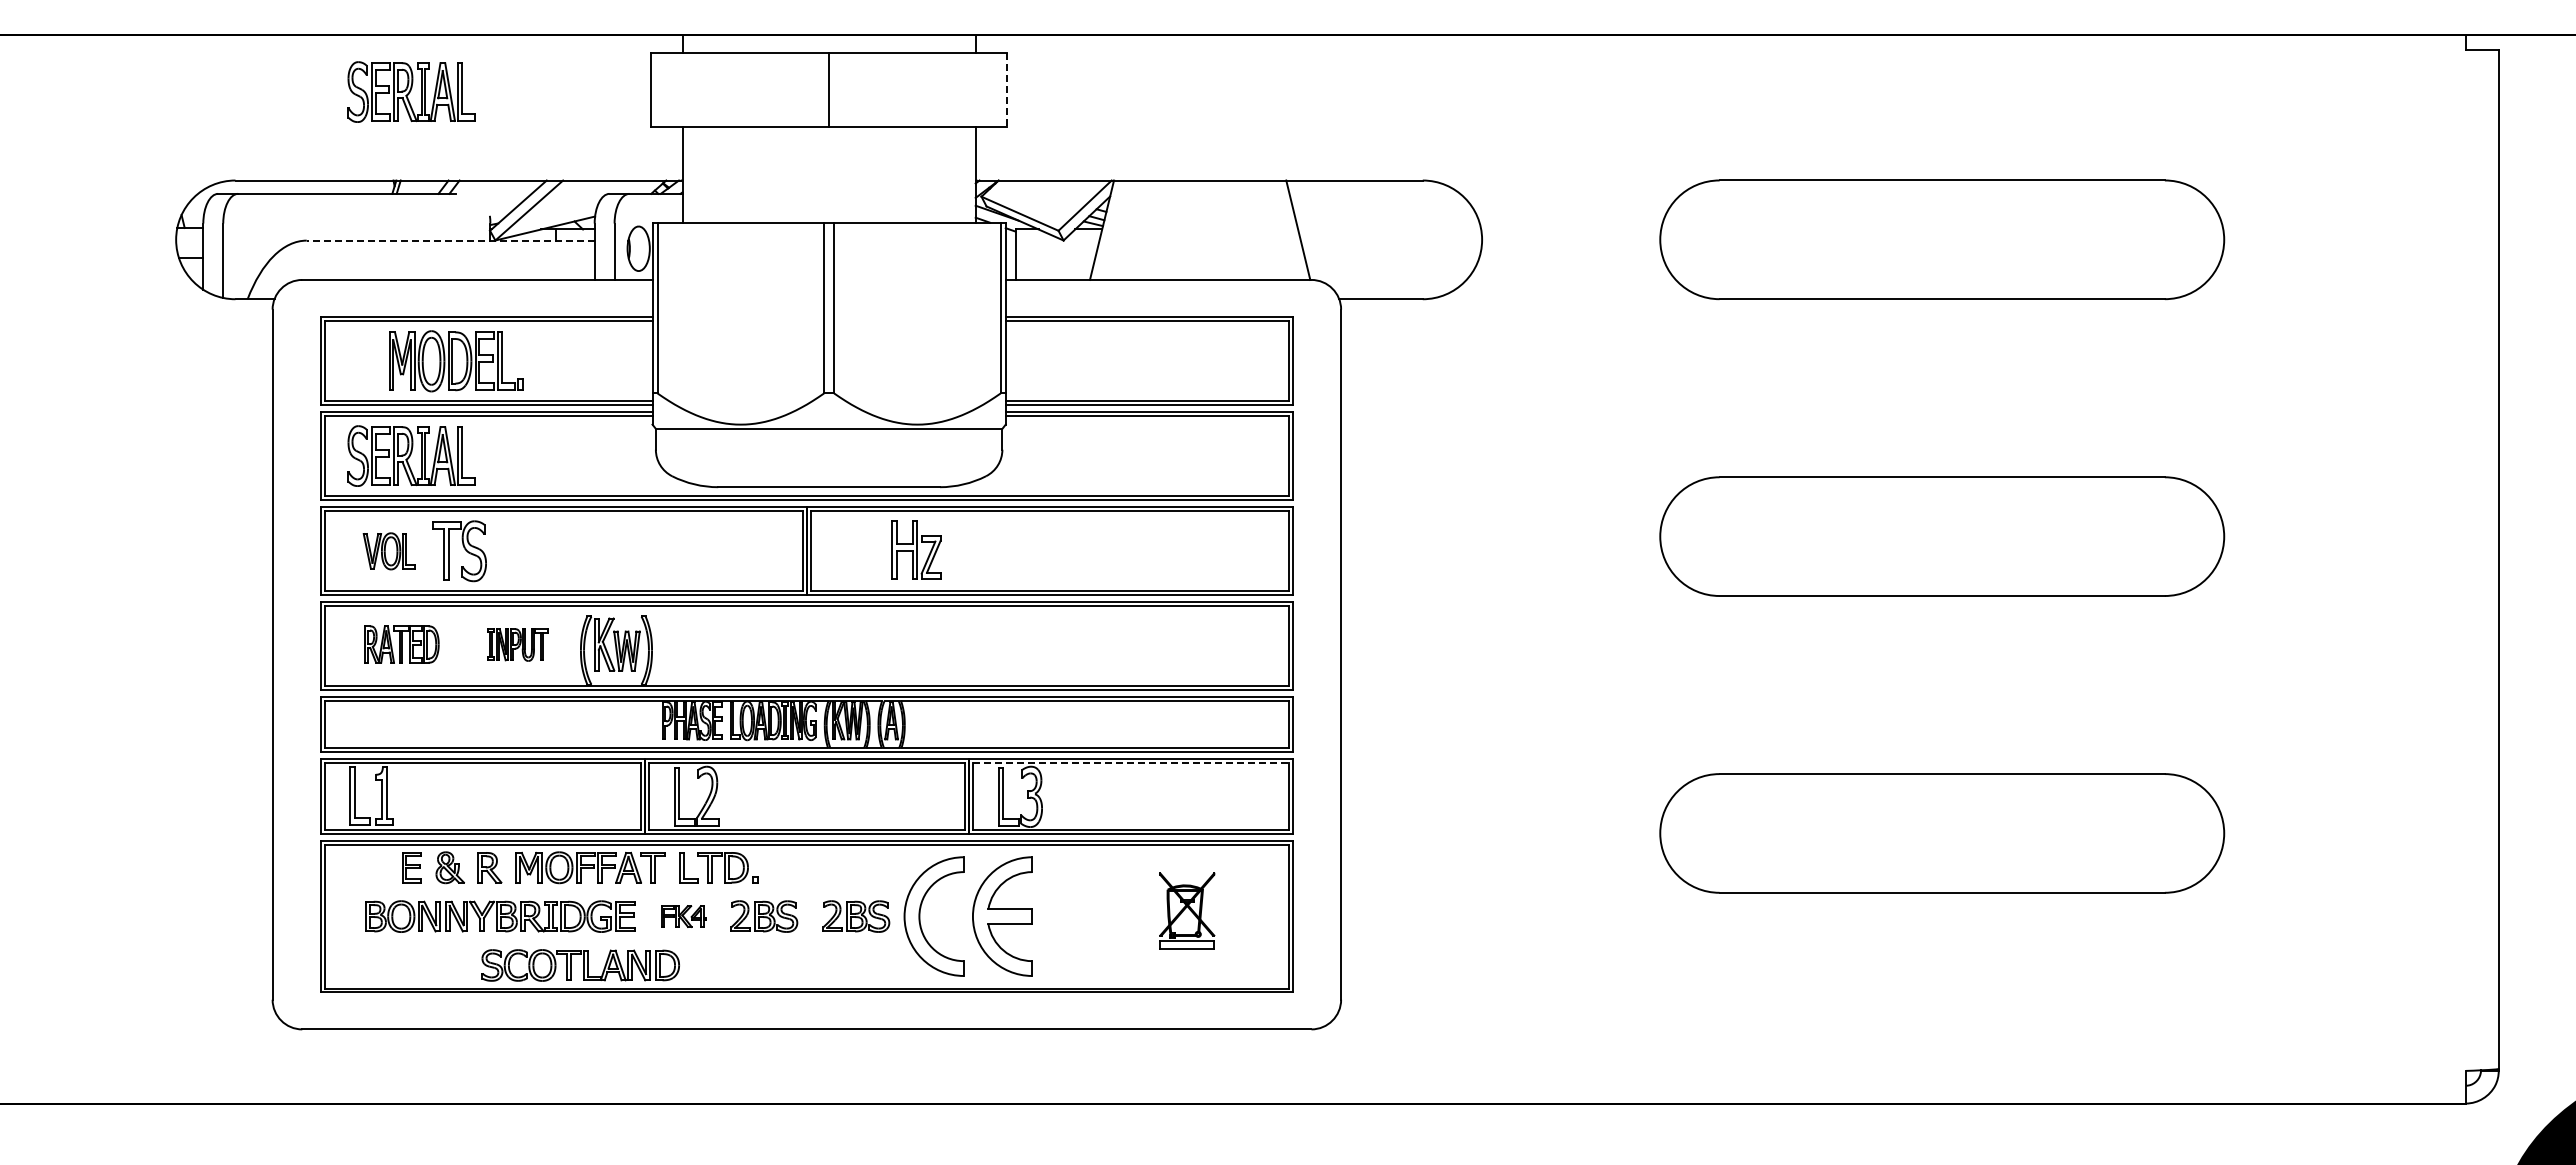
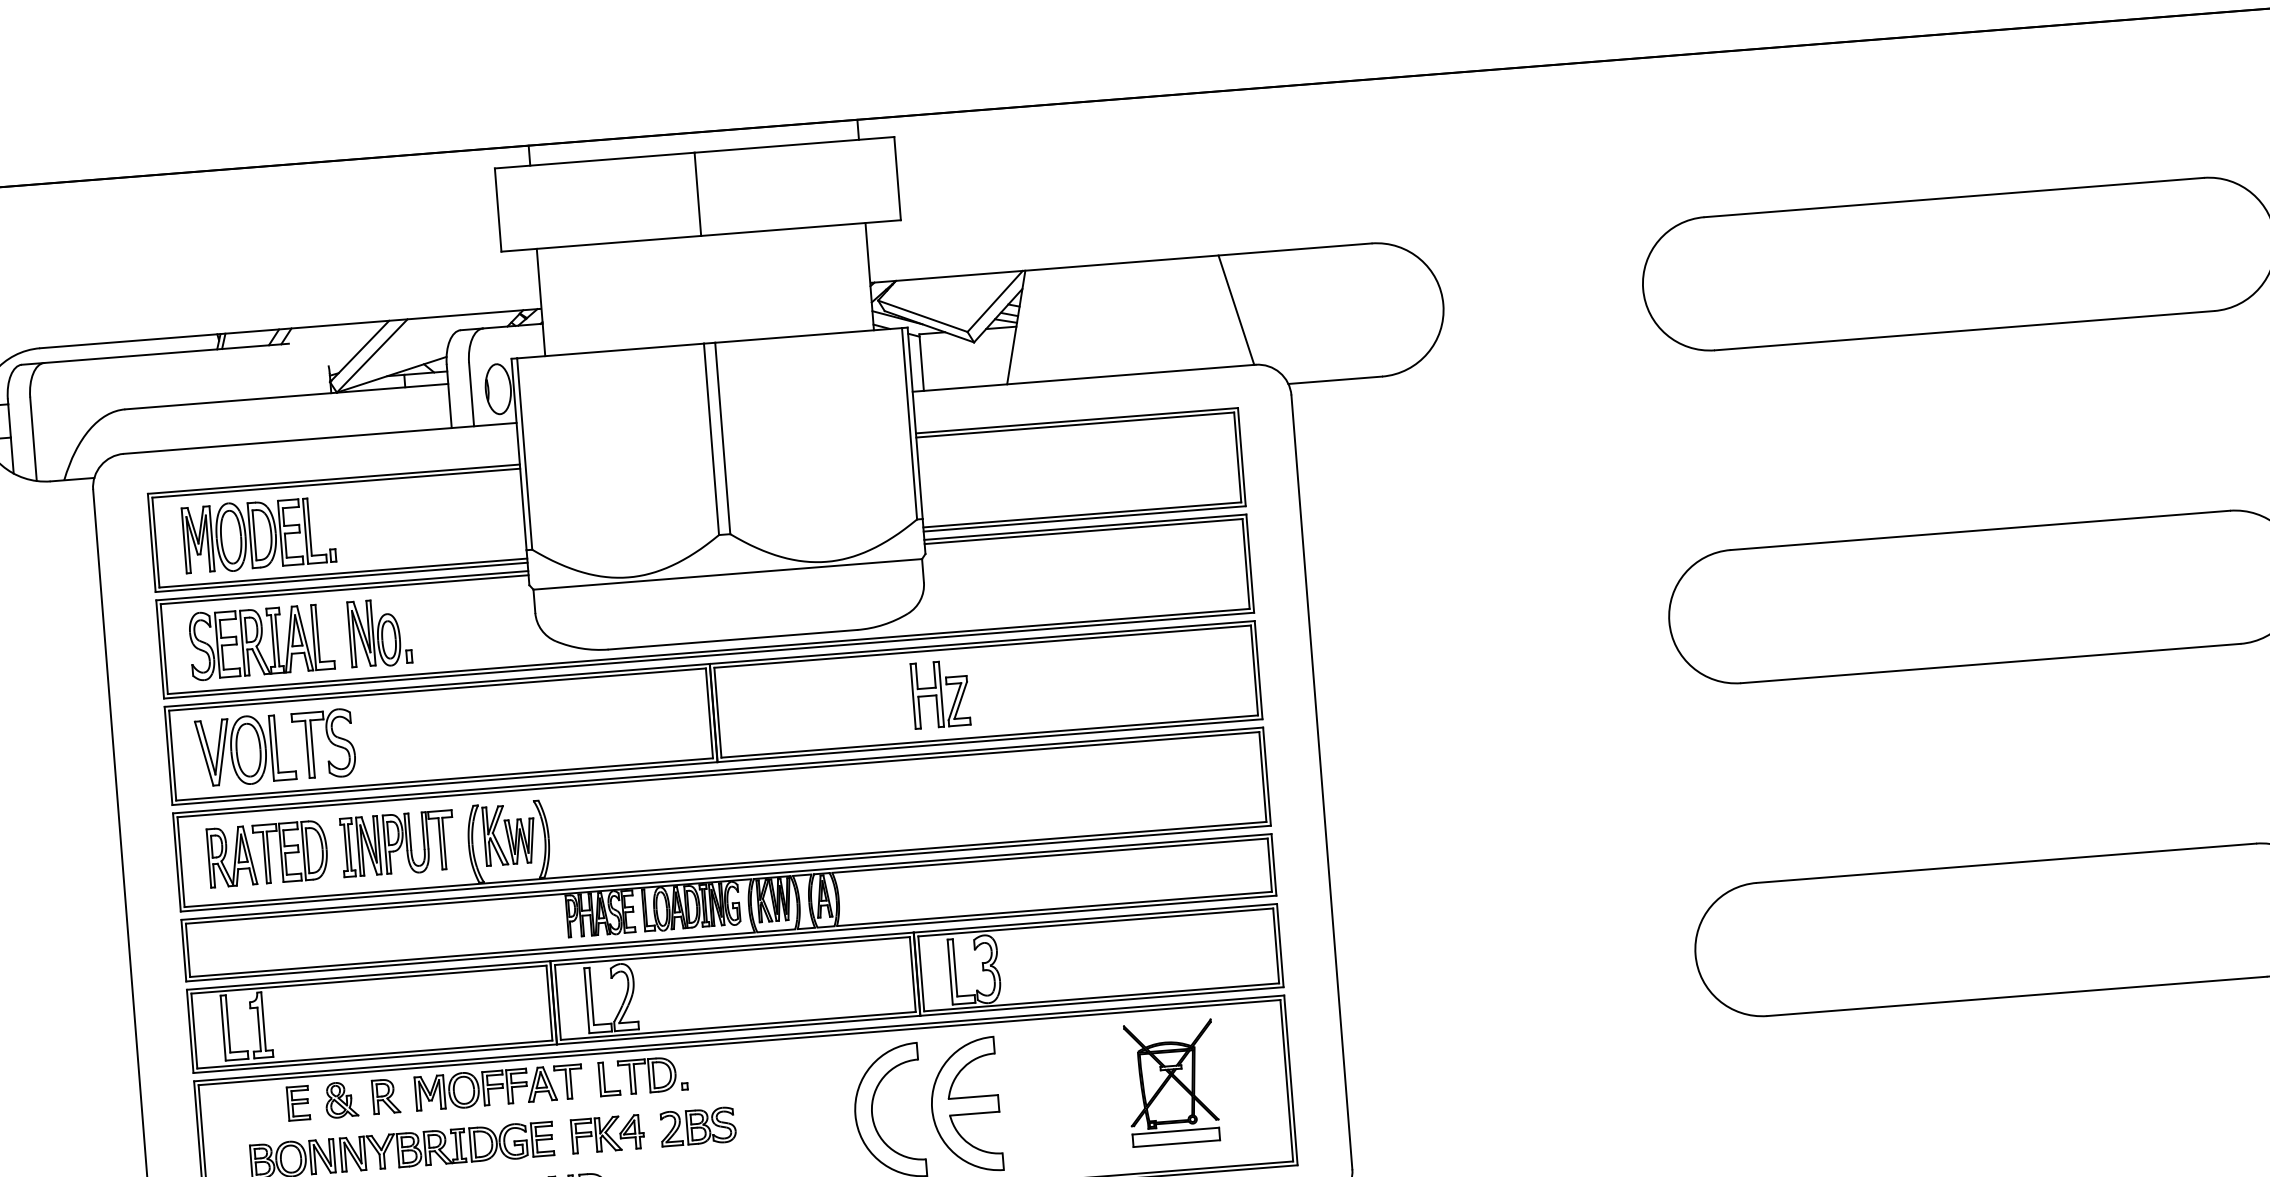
line: (1007, 90) -> (897, 179), dashed -> solid
part: (411, 91) -> (229, 232), removed
line: (450, 240) -> (286, 396), dashed -> solid
part: (456, 361) -> (259, 535), moved
part: (516, 456) -> (379, 632), added
part: (916, 549) -> (940, 693), moved
part: (389, 551) -> (245, 750), size x1.67
part: (401, 644) -> (267, 853), size x1.43
part: (517, 644) -> (397, 843), size x1.67
line: (1131, 763) -> (1096, 922), dashed -> solid
part: (1186, 910) -> (1171, 1082), size x1.43
part: (683, 916) -> (607, 1134), size x1.43
part: (856, 916) -> (801, 1118), removed

